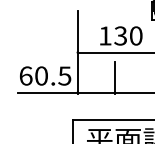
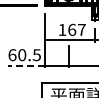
text: (127, 35) -> (76, 29), 130 -> 167
line: (48, 92) -> (26, 65), solid -> dashed

